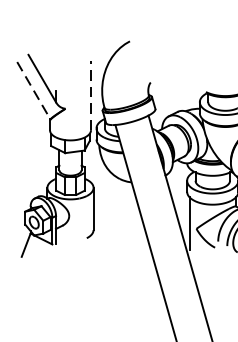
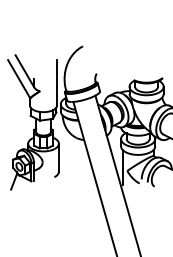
line: (34, 91) -> (19, 79), dashed -> solid
line: (91, 95) -> (57, 82), dashed -> solid

